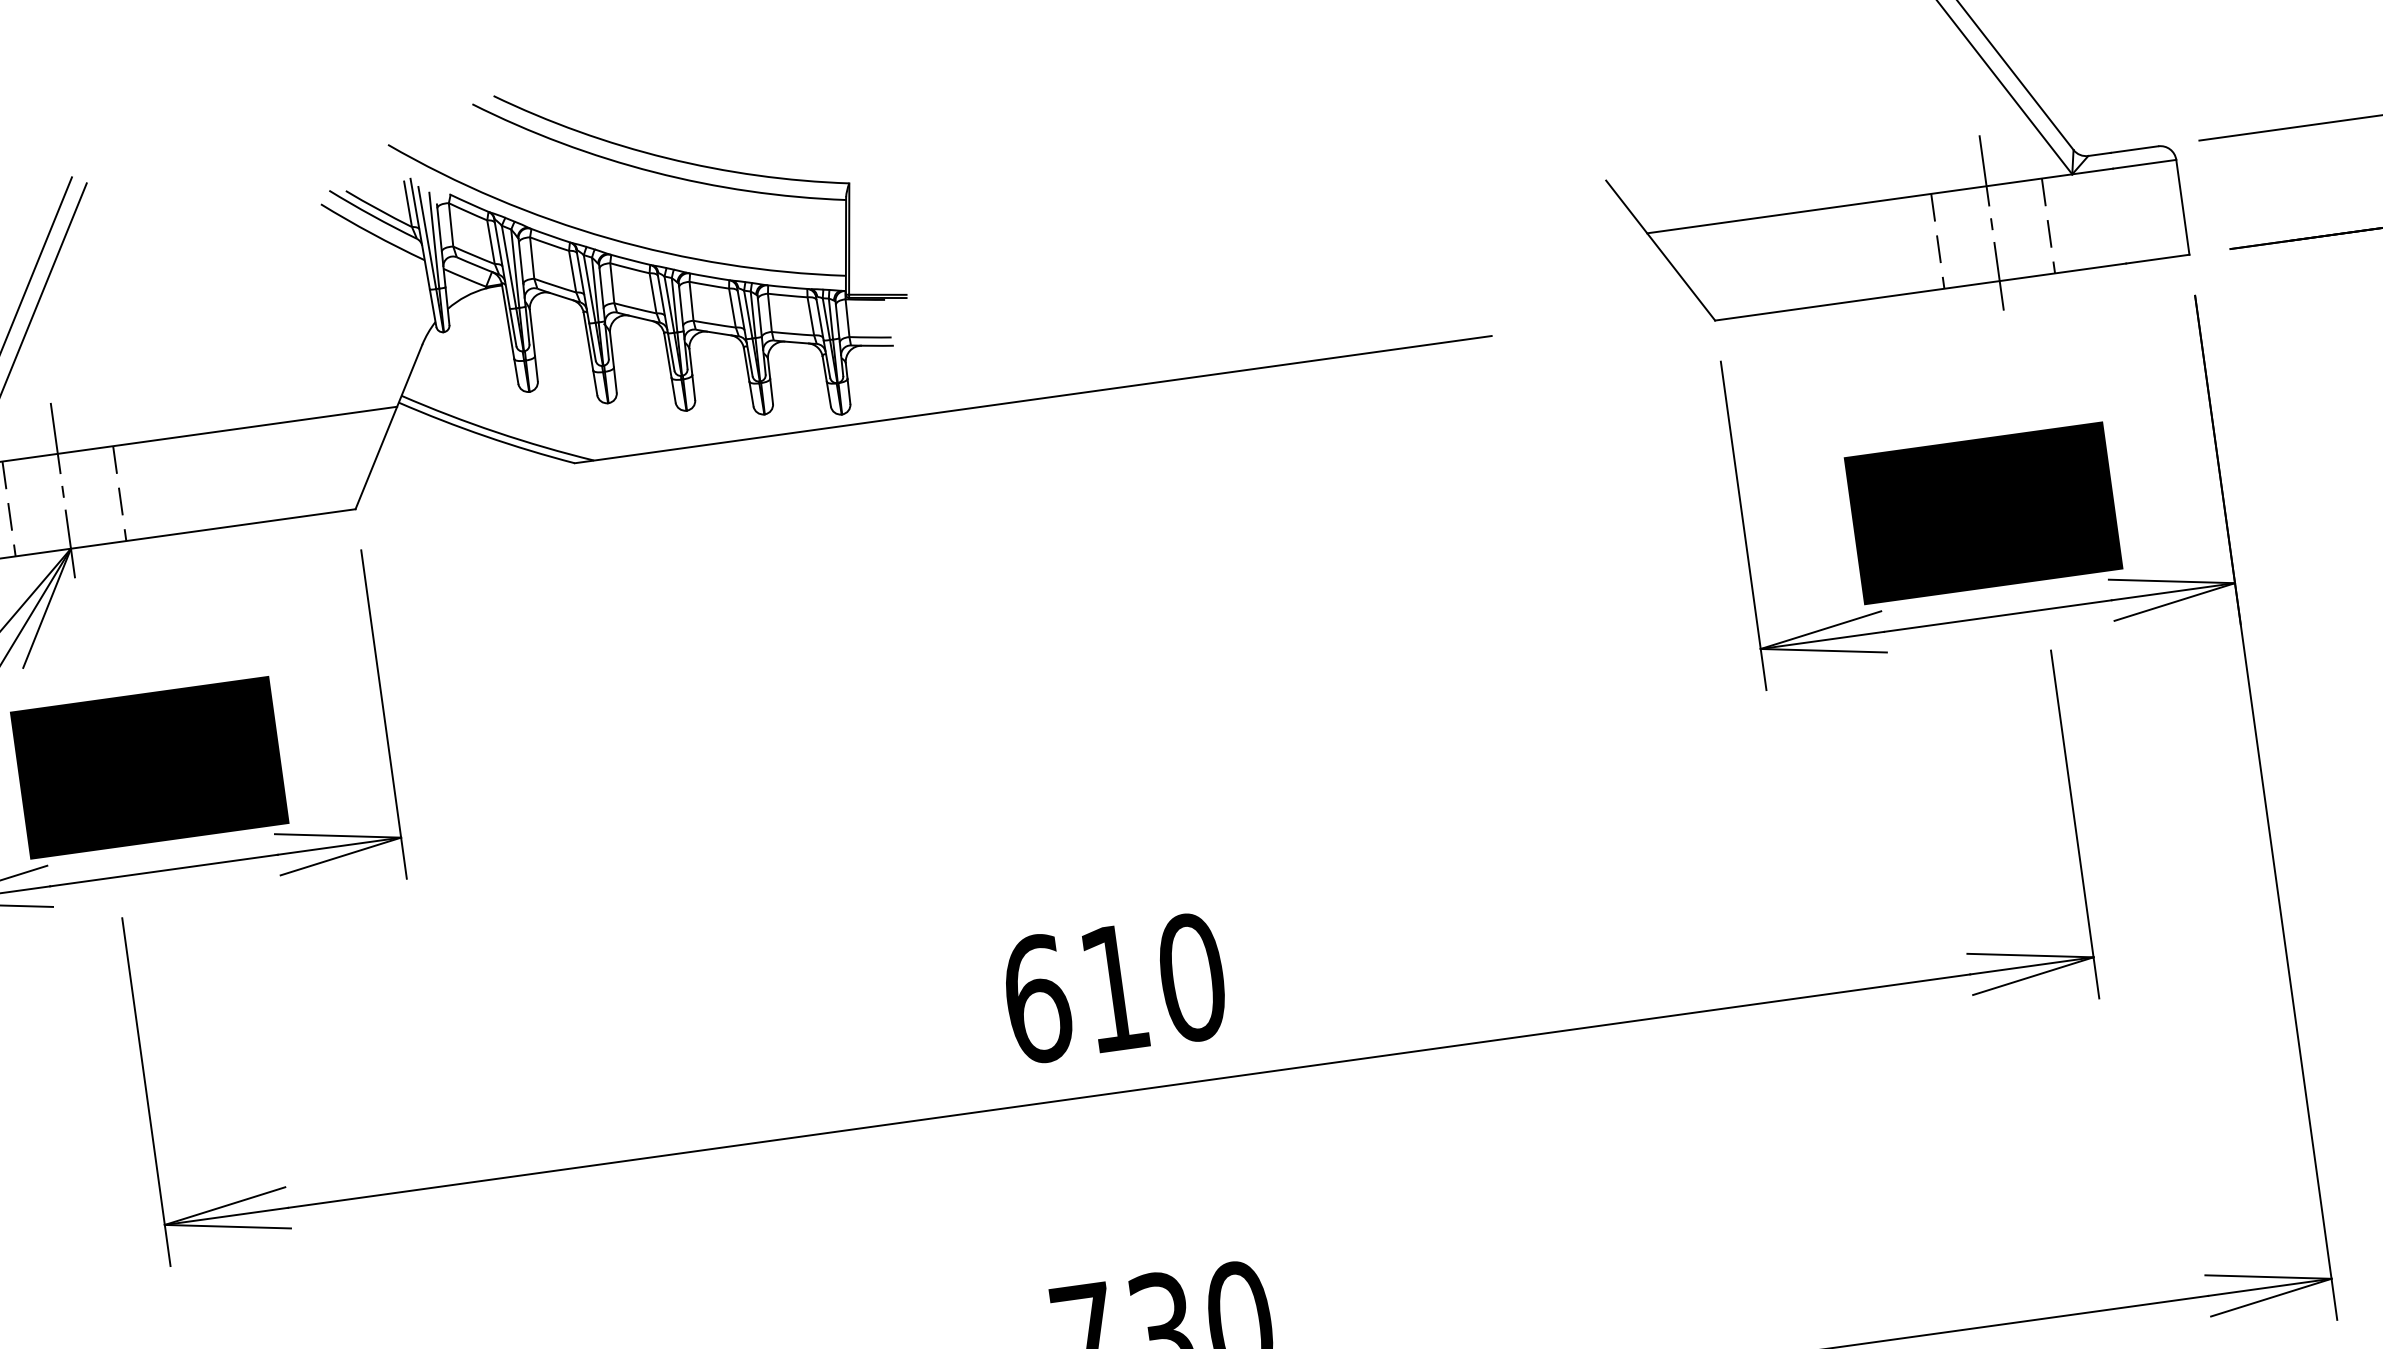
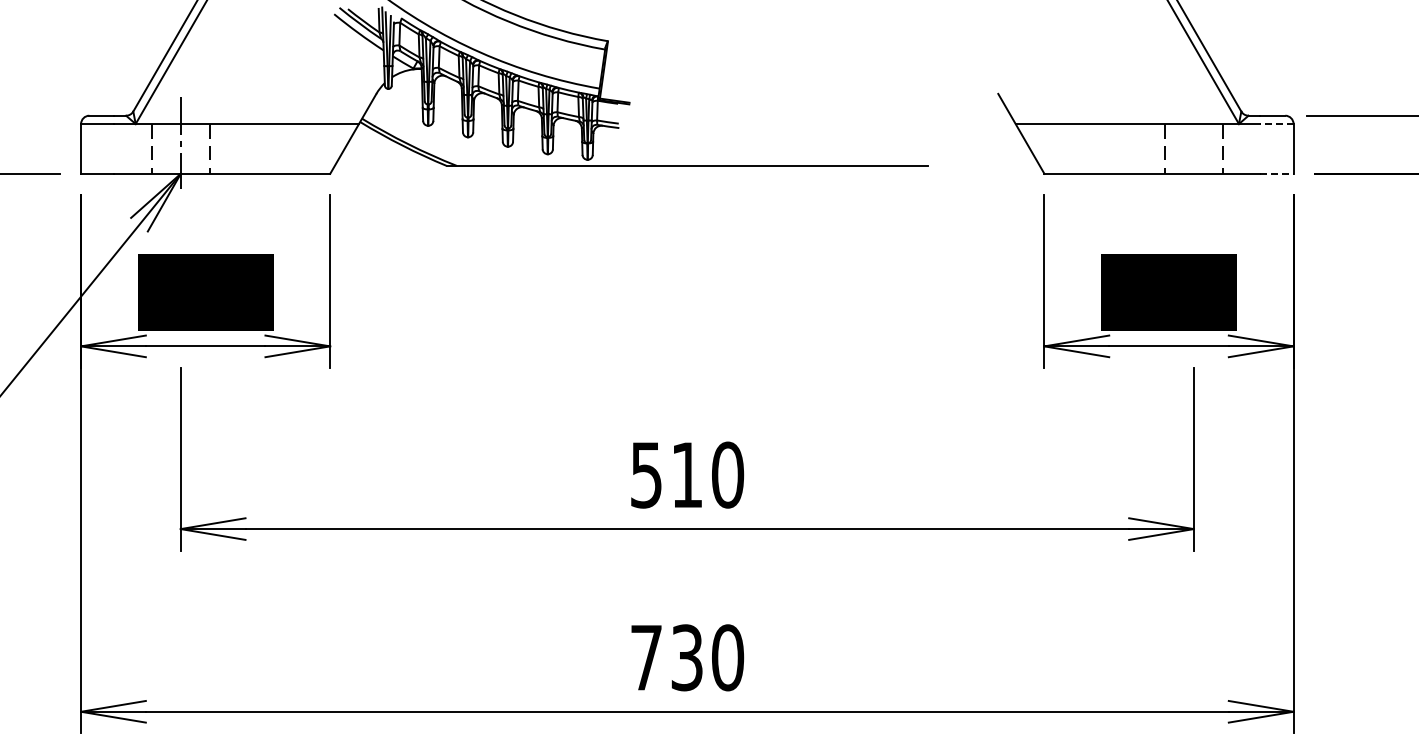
line: (2143, 165) -> (1276, 124), solid -> dashed
line: (1990, 223) -> (1193, 143), removed
line: (2156, 258) -> (1276, 173), solid -> dashed
text: (1037, 998) -> (646, 474), 610 -> 510

